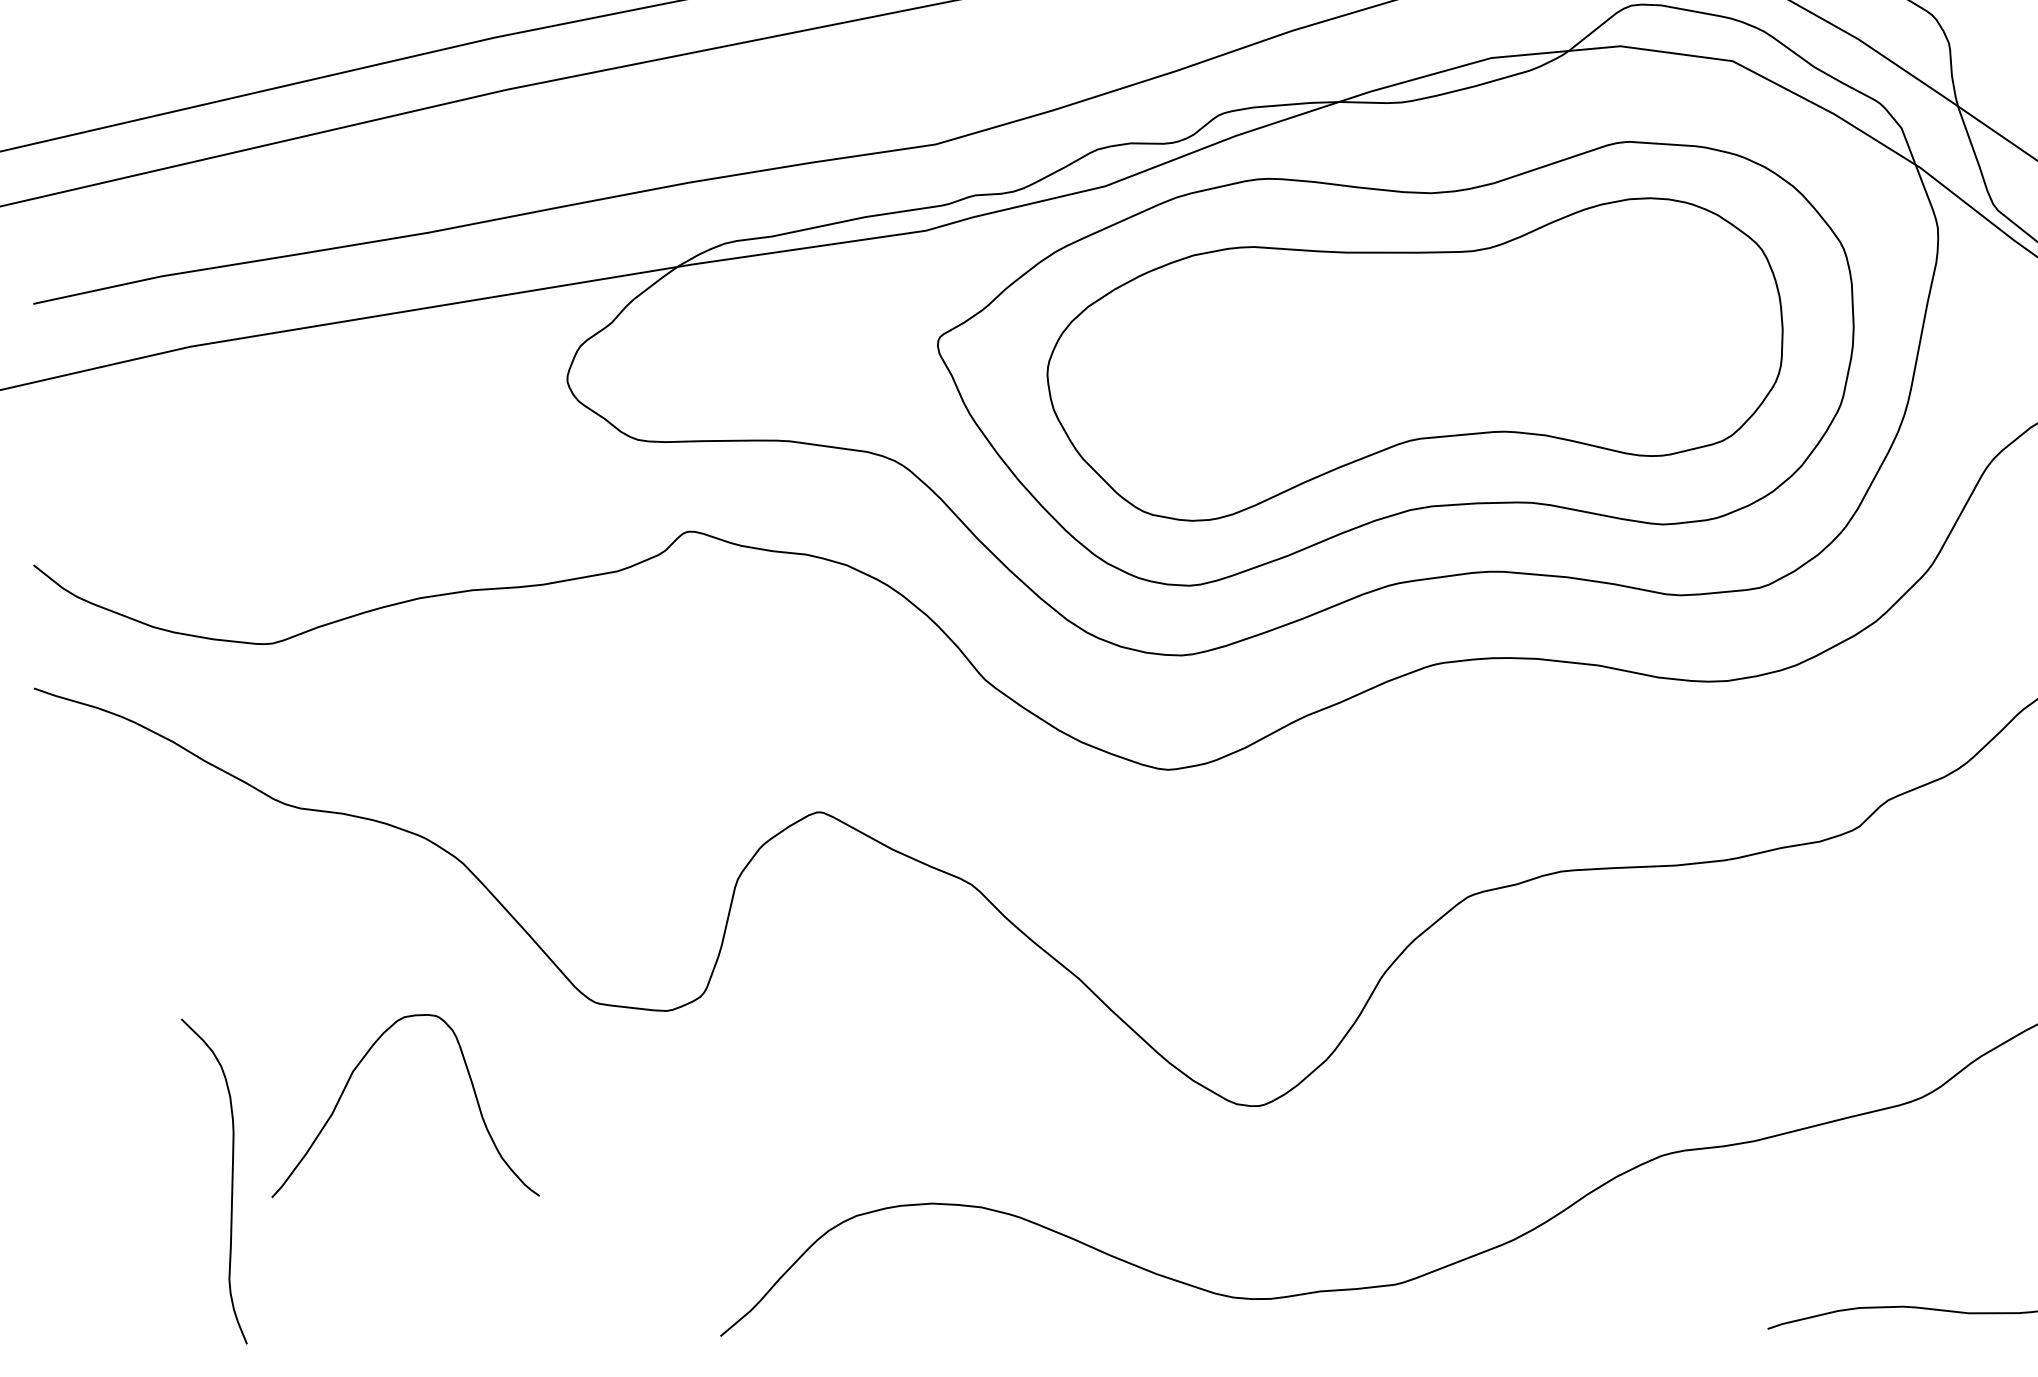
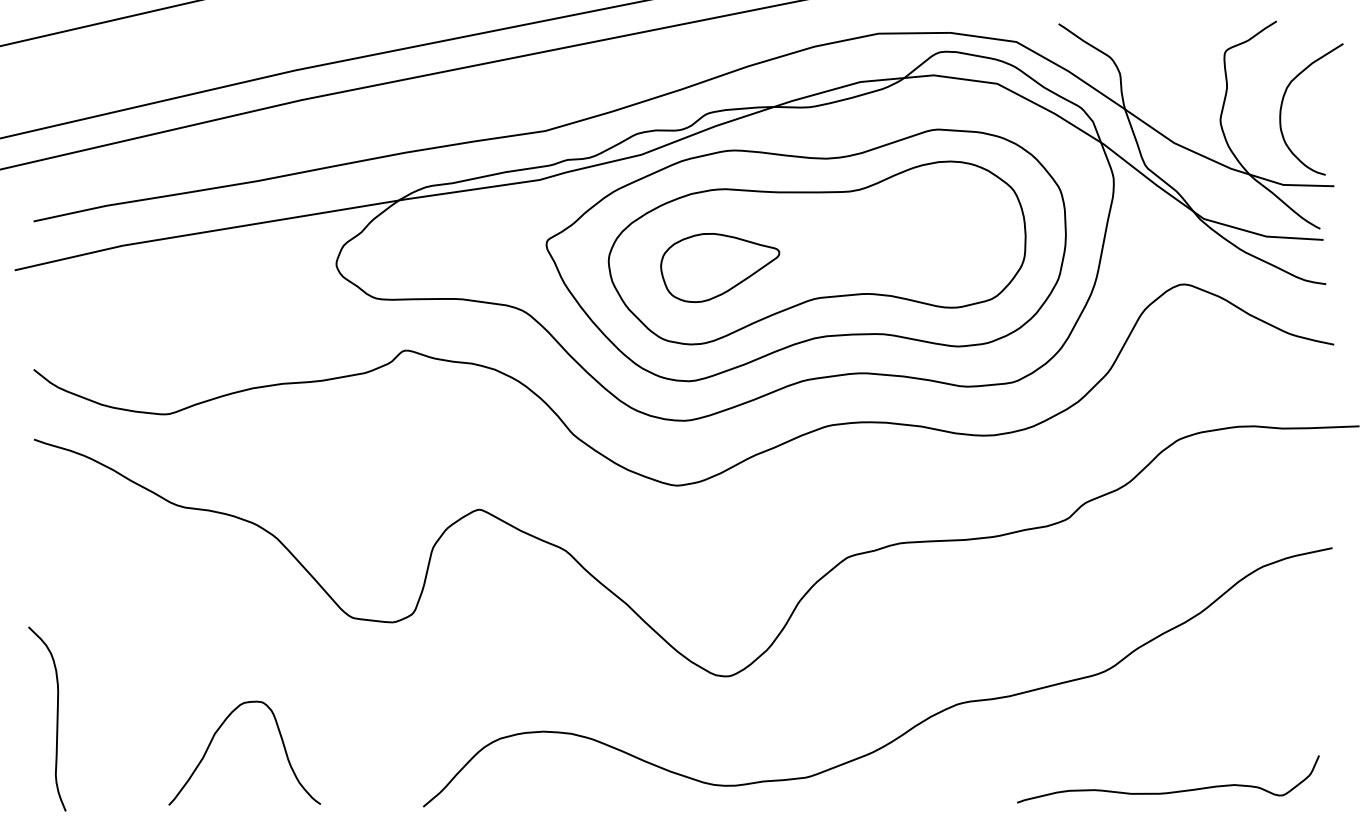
part: (1244, 385) -> (720, 267), added
curve: (352, 1078) -> (214, 737), moved
curve: (230, 1180) -> (56, 718), moved

